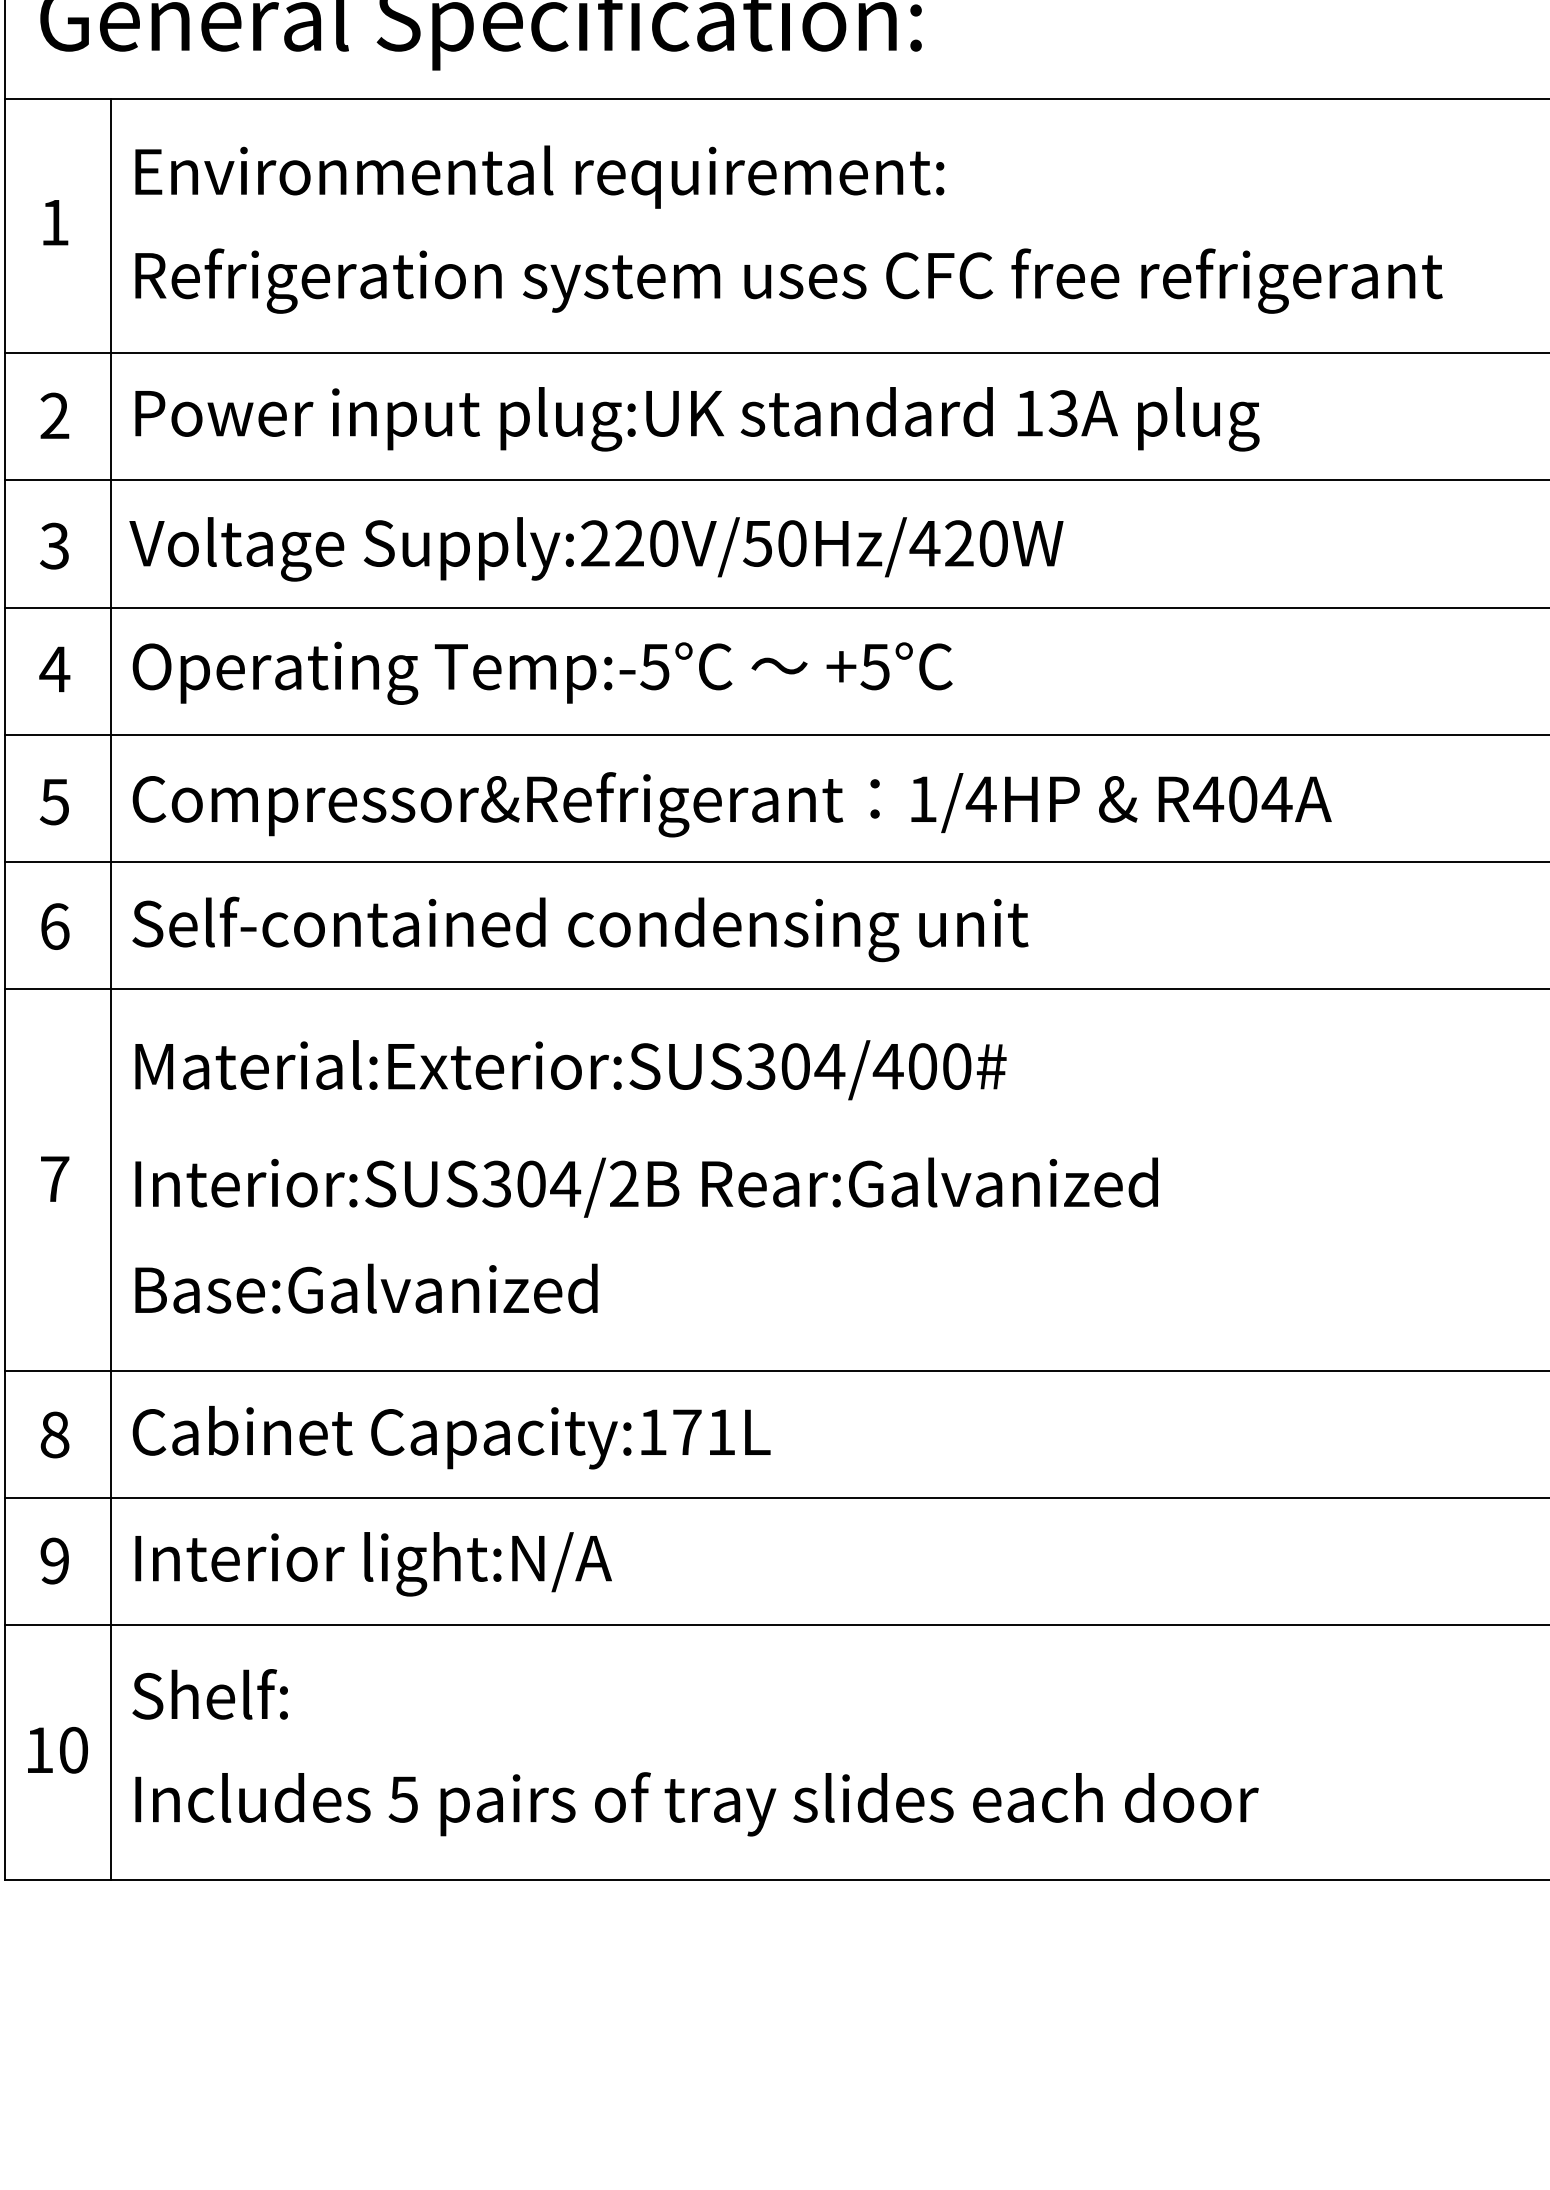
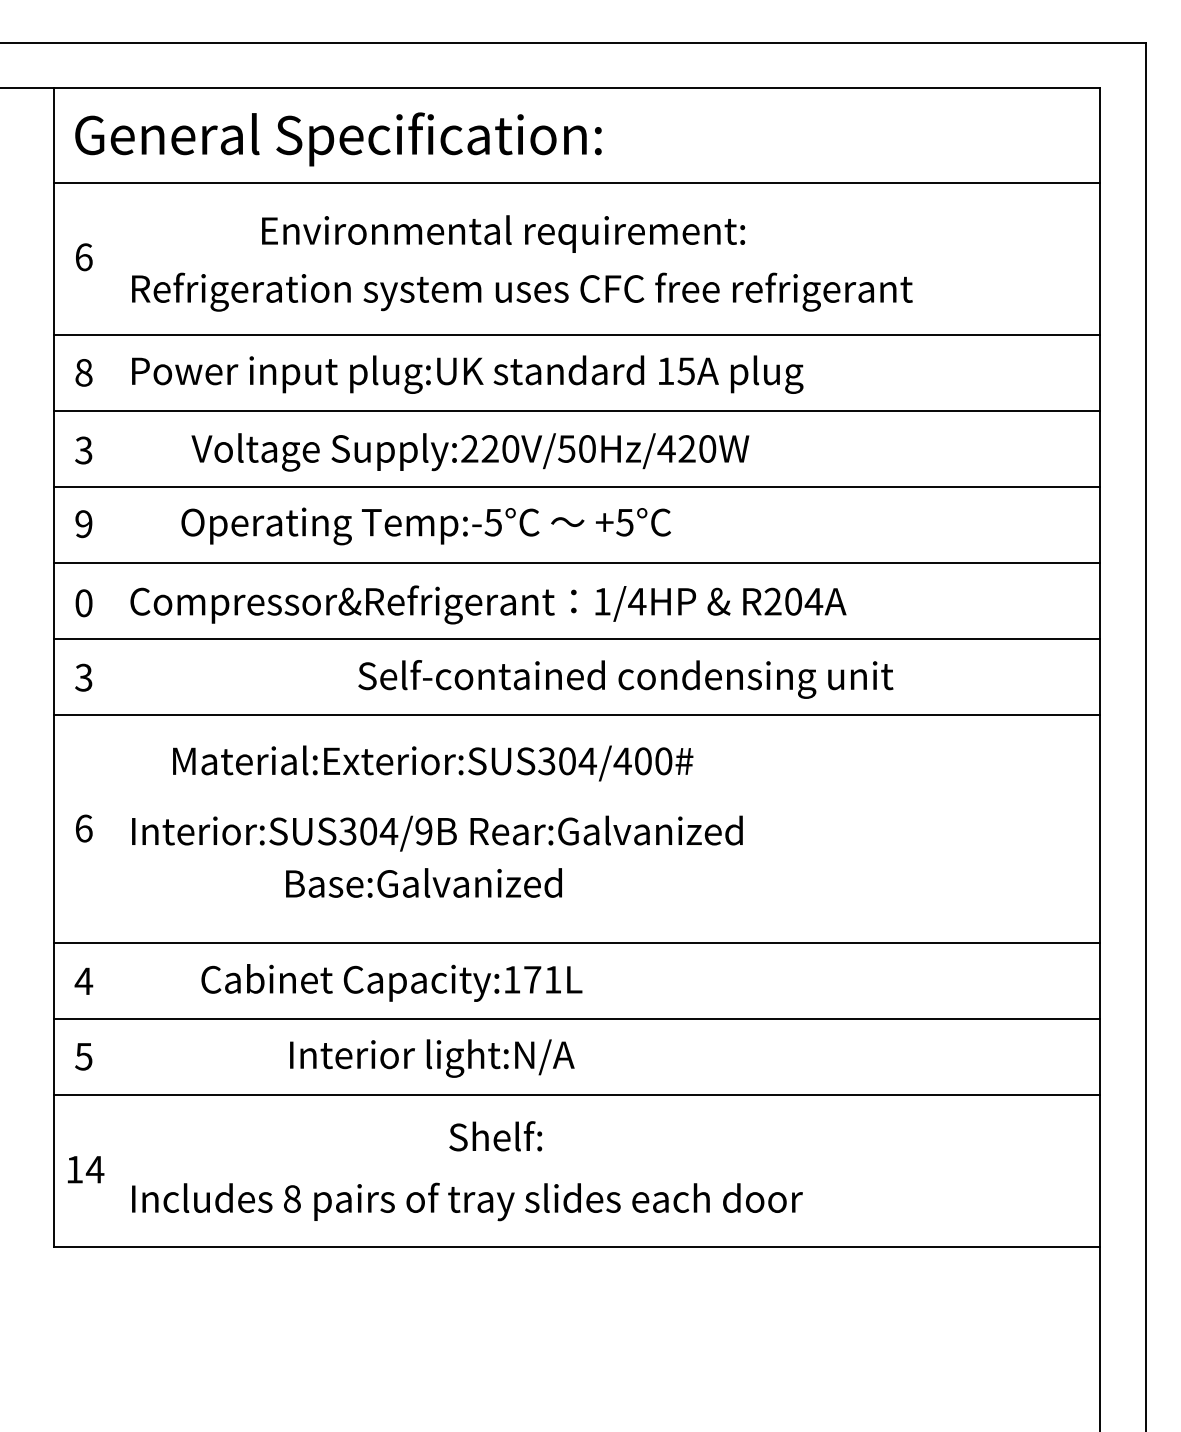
text: (539, 176) -> (503, 233), moved
text: (55, 222) -> (84, 257), 1 -> 6
text: (1063, 412) -> (686, 370), 13A -> 15A
text: (54, 415) -> (83, 372), 2 -> 8
text: (596, 549) -> (470, 452), moved
text: (54, 670) -> (83, 524), 4 -> 9
text: (541, 673) -> (425, 526), moved
text: (1207, 798) -> (772, 601), R404A -> R204A
text: (54, 802) -> (83, 603), 5 -> 0
text: (54, 926) -> (83, 677), 6 -> 3
text: (579, 929) -> (625, 679), moved
line: (111, 988) -> (117, 714), removed
text: (571, 1070) -> (433, 763), moved
text: (54, 1179) -> (83, 828), 7 -> 6
text: (623, 1184) -> (423, 831), Interior:SUS304/2B -> Interior:SUS304/9B
text: (365, 1287) -> (423, 882), moved
text: (54, 1435) -> (83, 981), 8 -> 4
text: (450, 1436) -> (391, 982), moved
text: (54, 1560) -> (83, 1056), 9 -> 5
text: (373, 1564) -> (432, 1058), moved
text: (209, 1694) -> (495, 1136), moved
text: (72, 1749) -> (94, 1169), 10 -> 14
text: (402, 1798) -> (291, 1198), 5 -> 8

